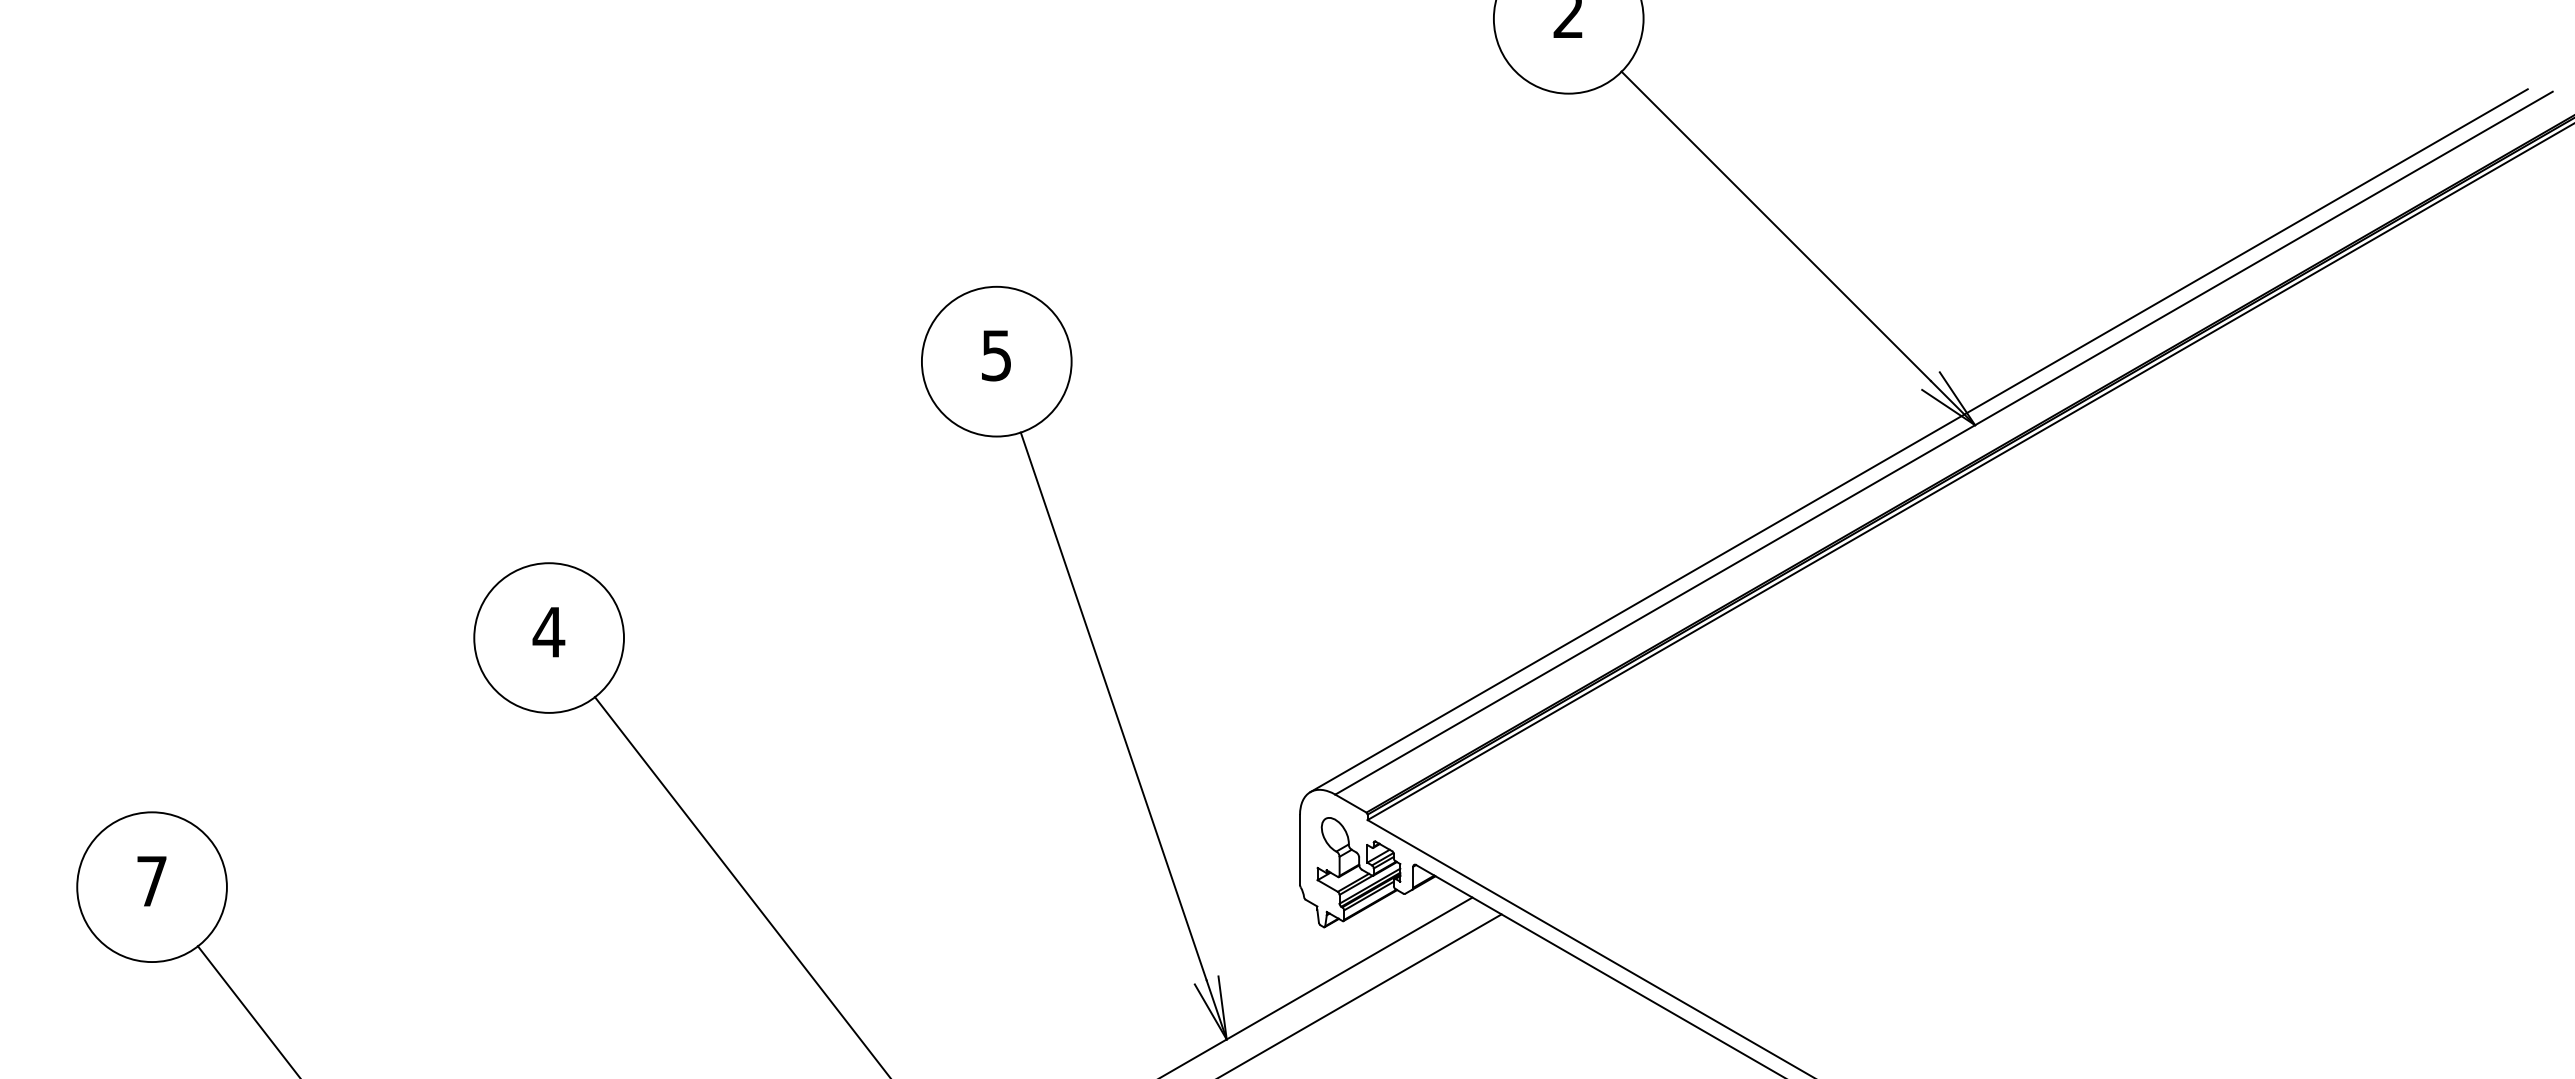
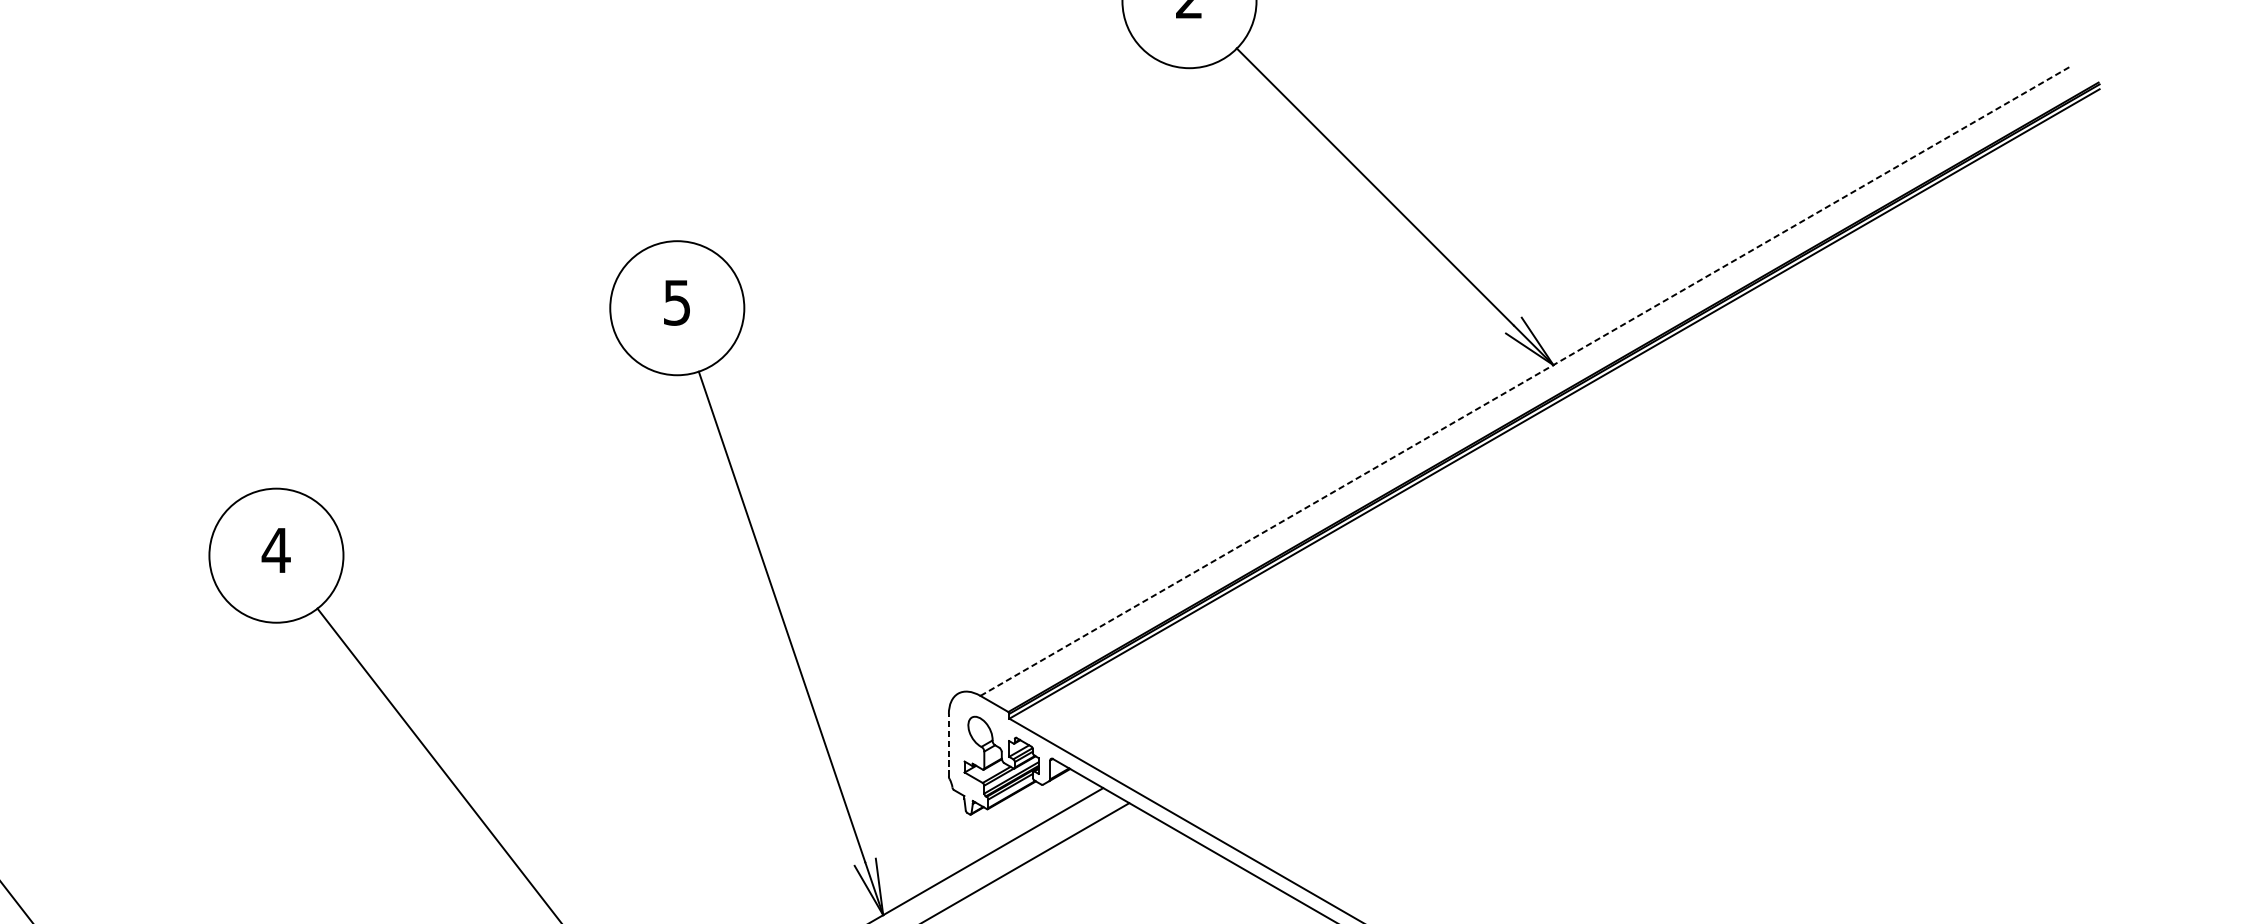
line: (1918, 440) -> (1502, 378), removed
line: (1944, 443) -> (1525, 381), solid -> dashed
line: (1300, 849) -> (949, 745), solid -> dashed

